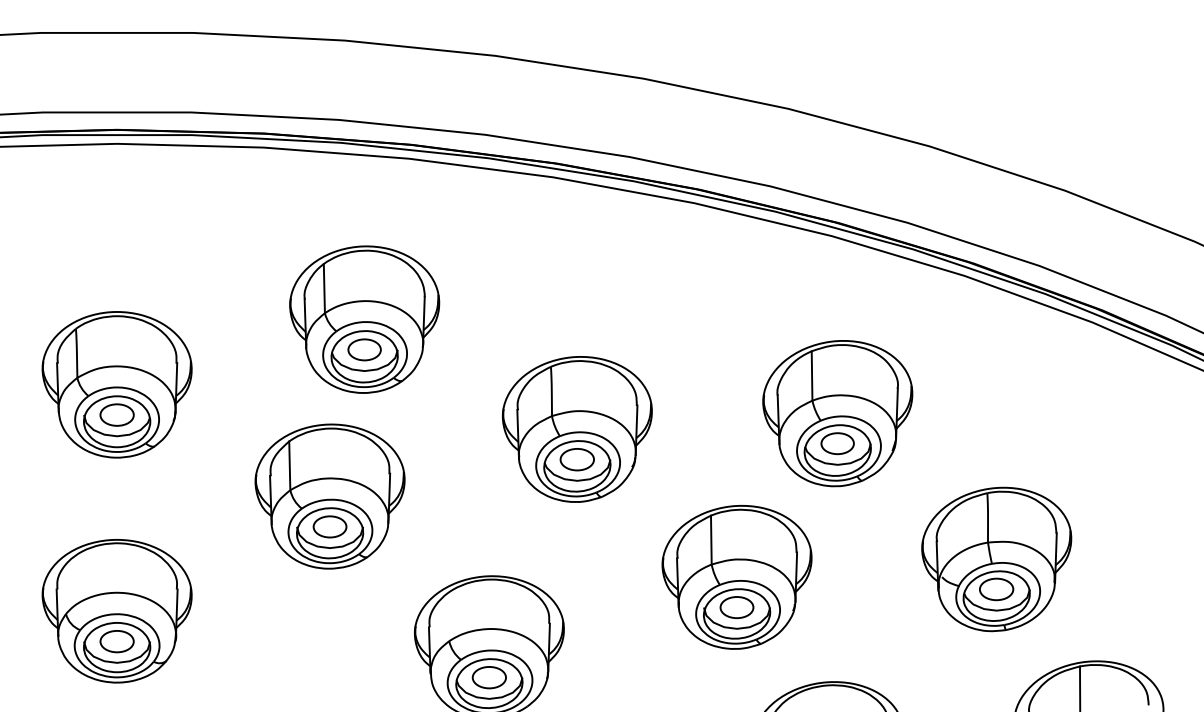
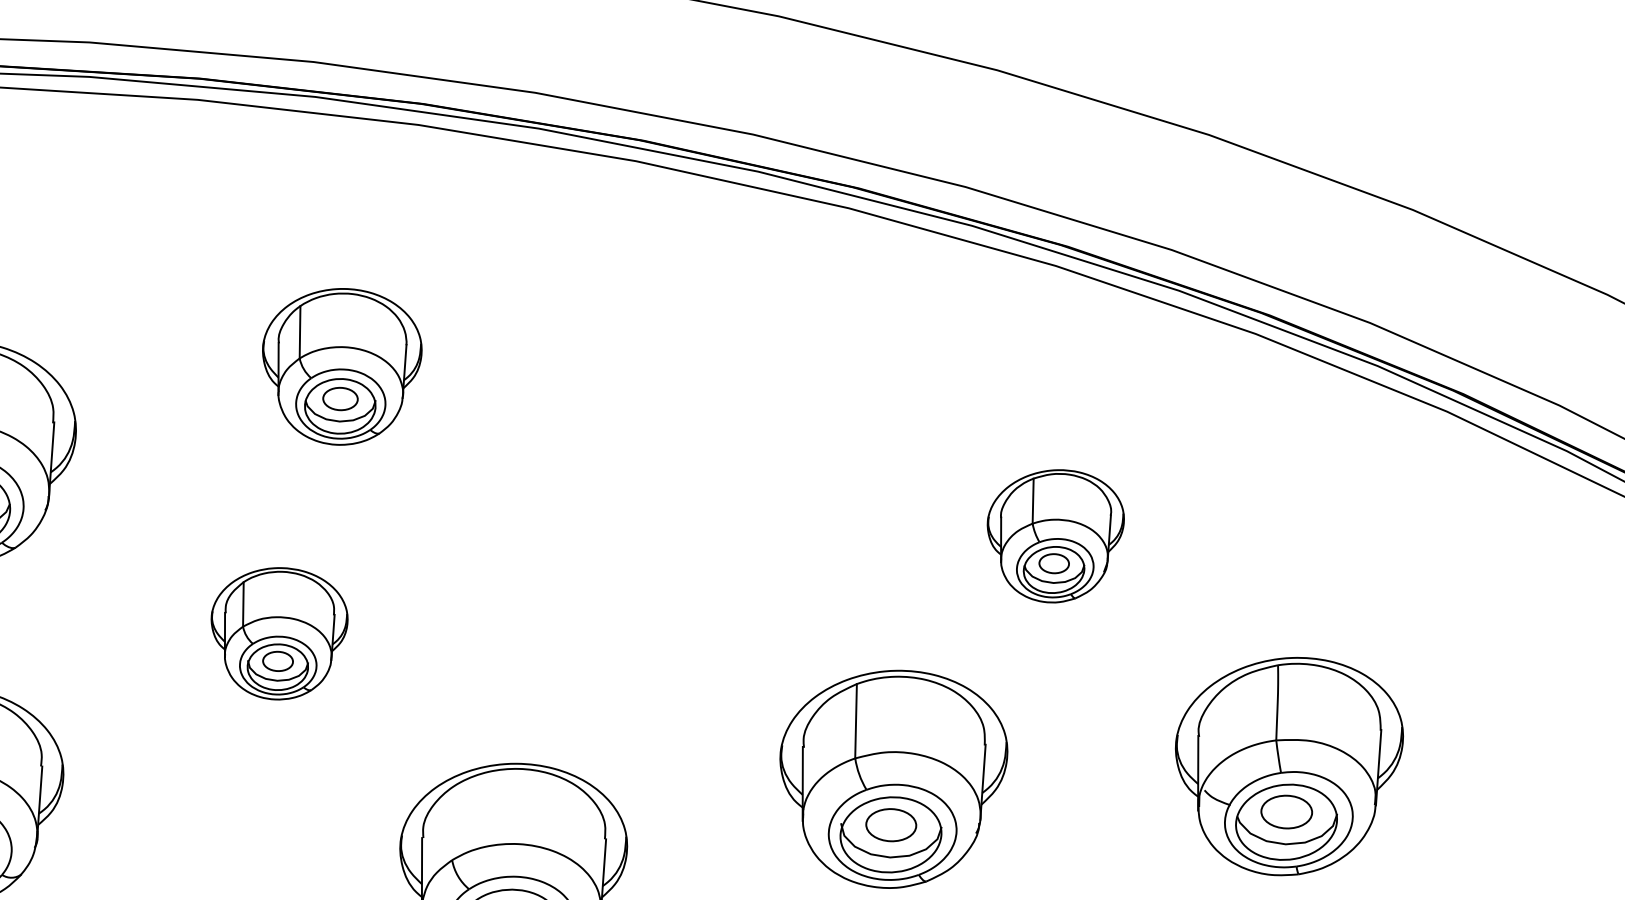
part: (364, 319) -> (341, 366), size x0.7
part: (837, 413) -> (1054, 535), size x0.6
part: (577, 429) -> (658, 545), removed
part: (329, 496) -> (278, 633), size x0.6

